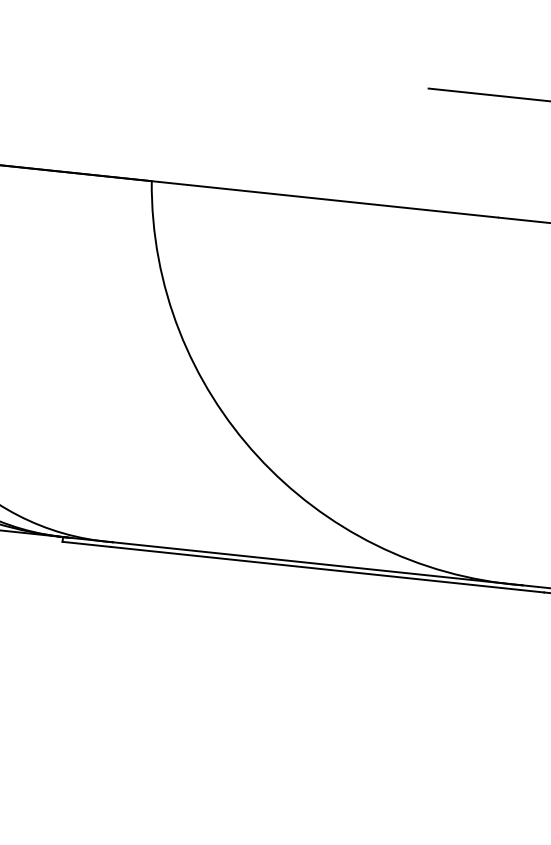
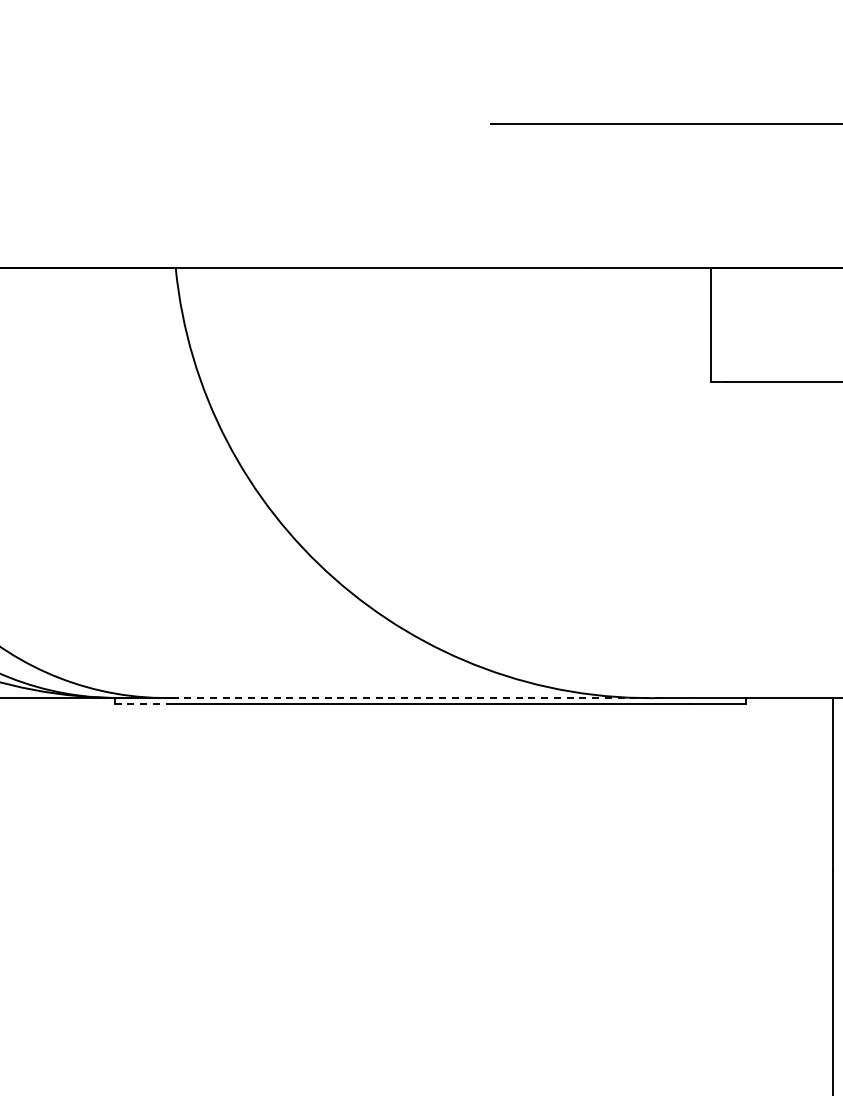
line: (86, 544) -> (143, 703), solid -> dashed
line: (317, 563) -> (418, 697), solid -> dashed

